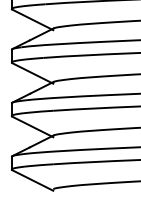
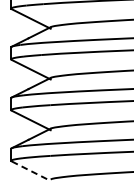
line: (32, 180) -> (30, 171), solid -> dashed

